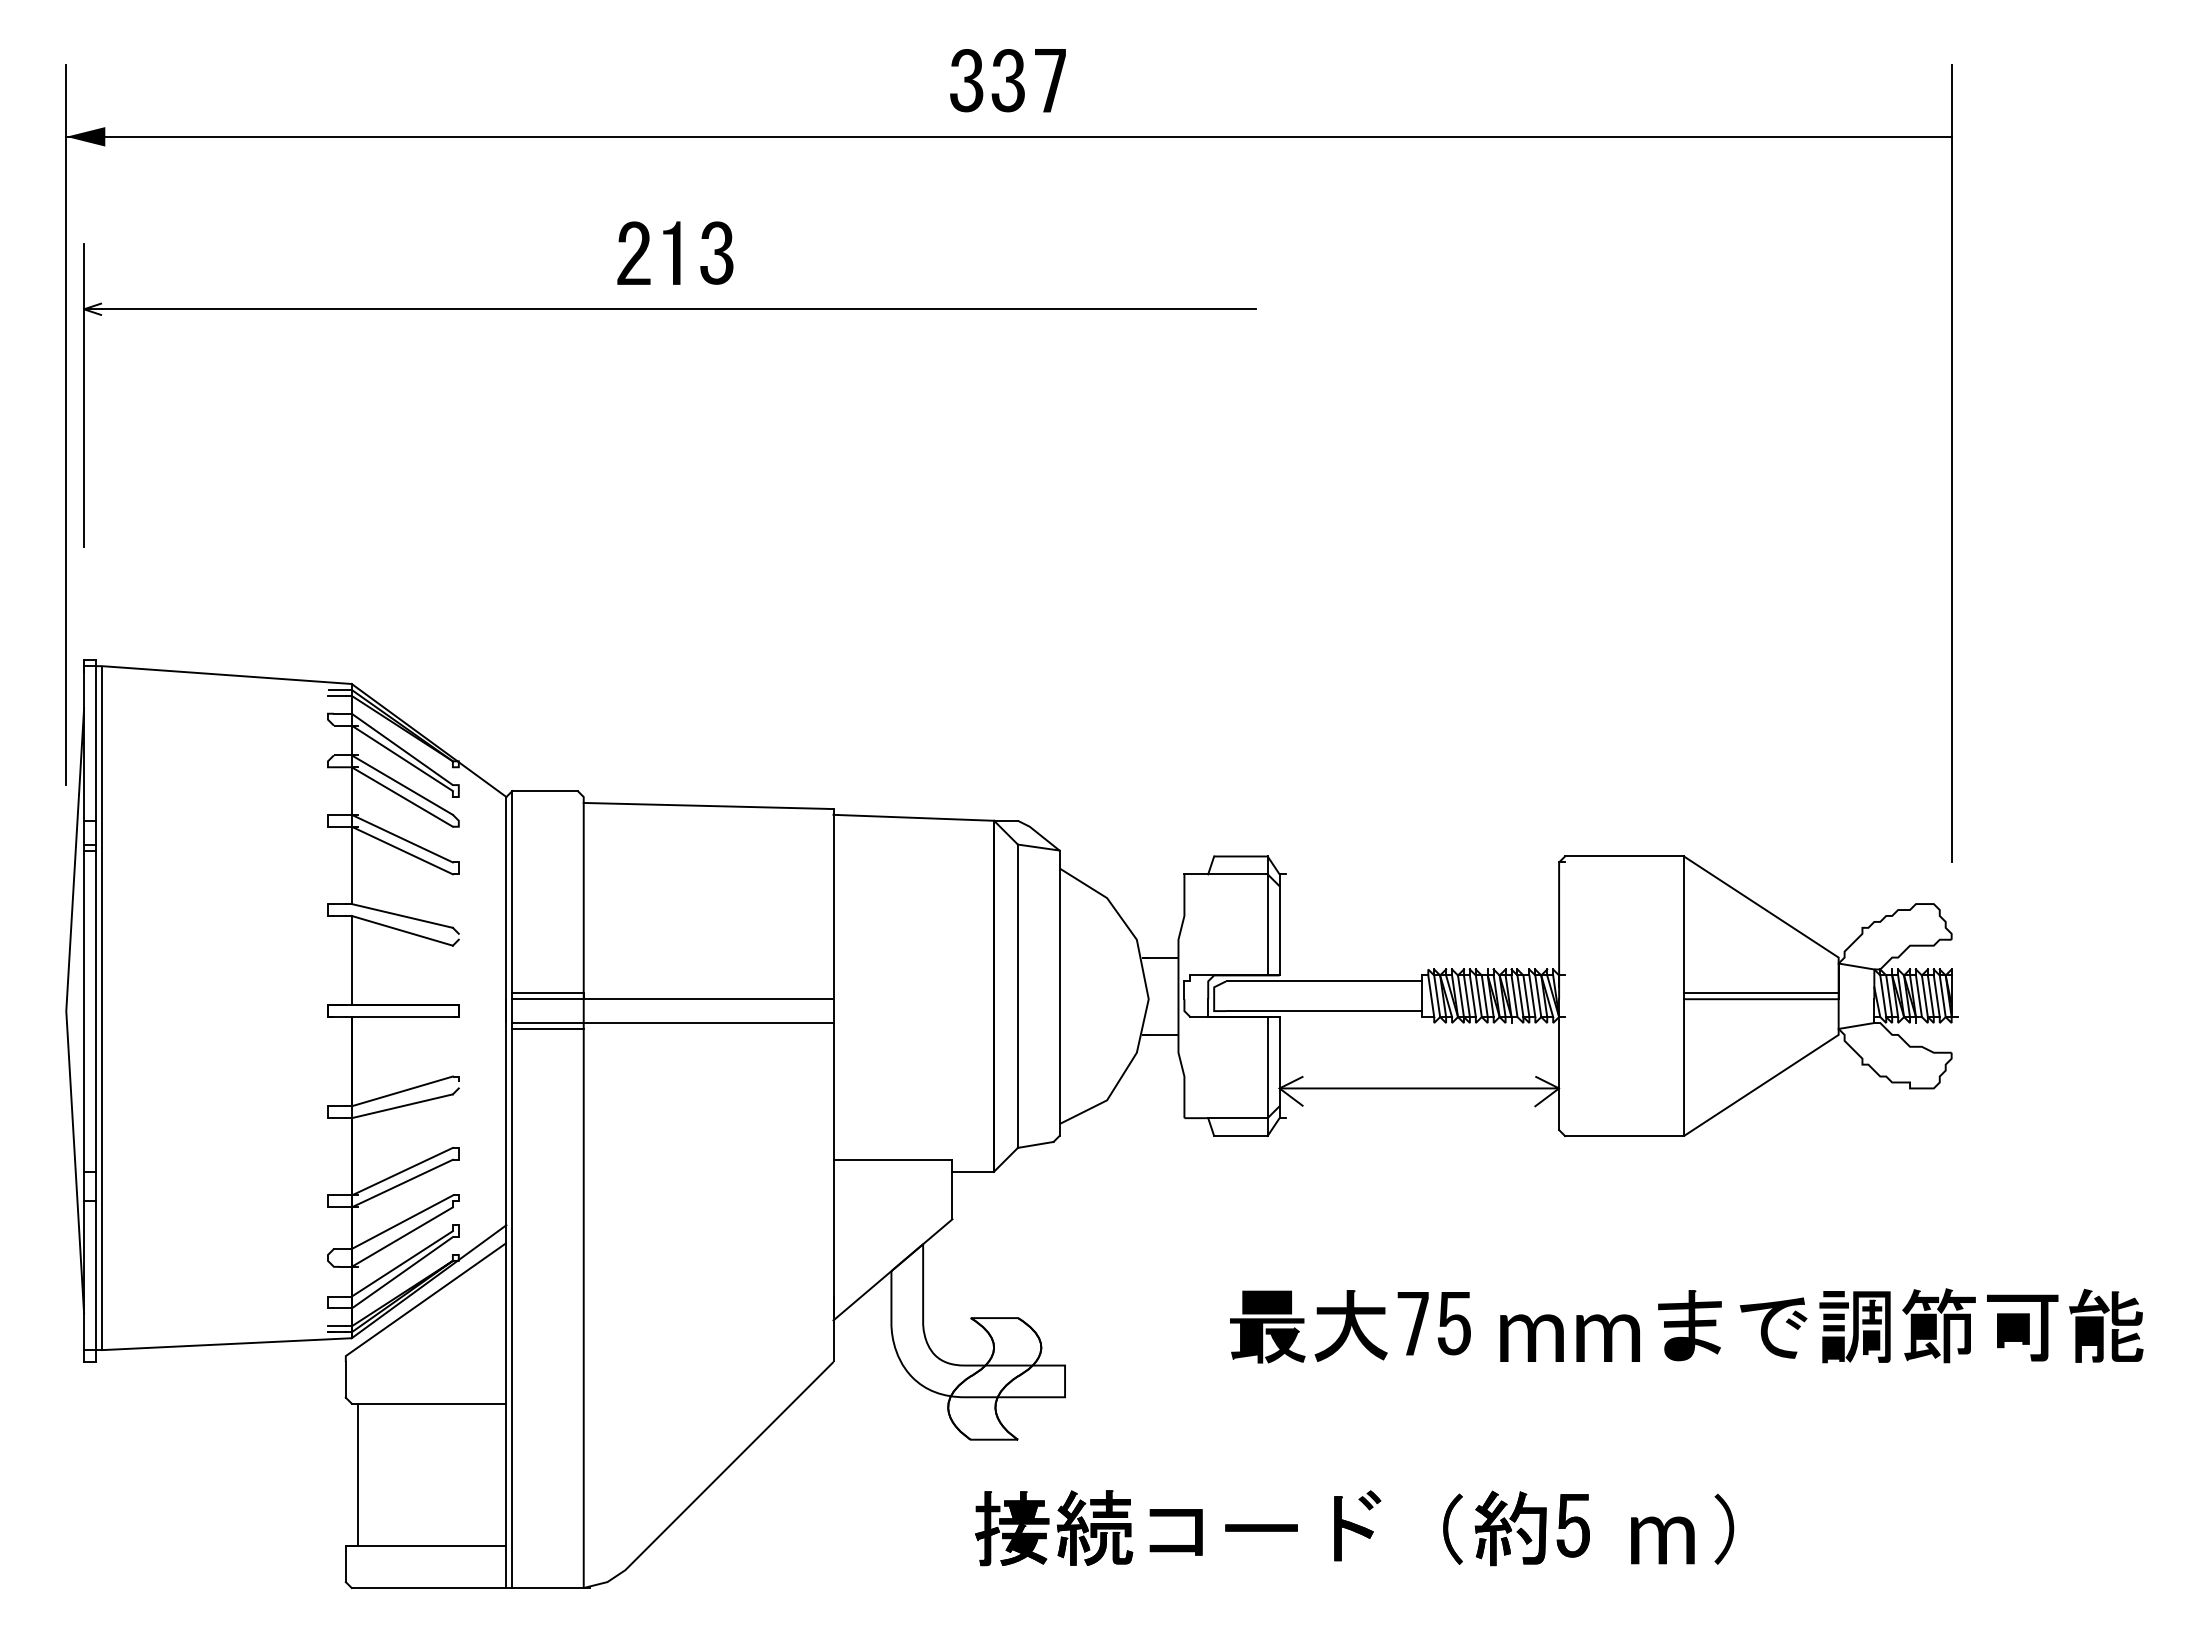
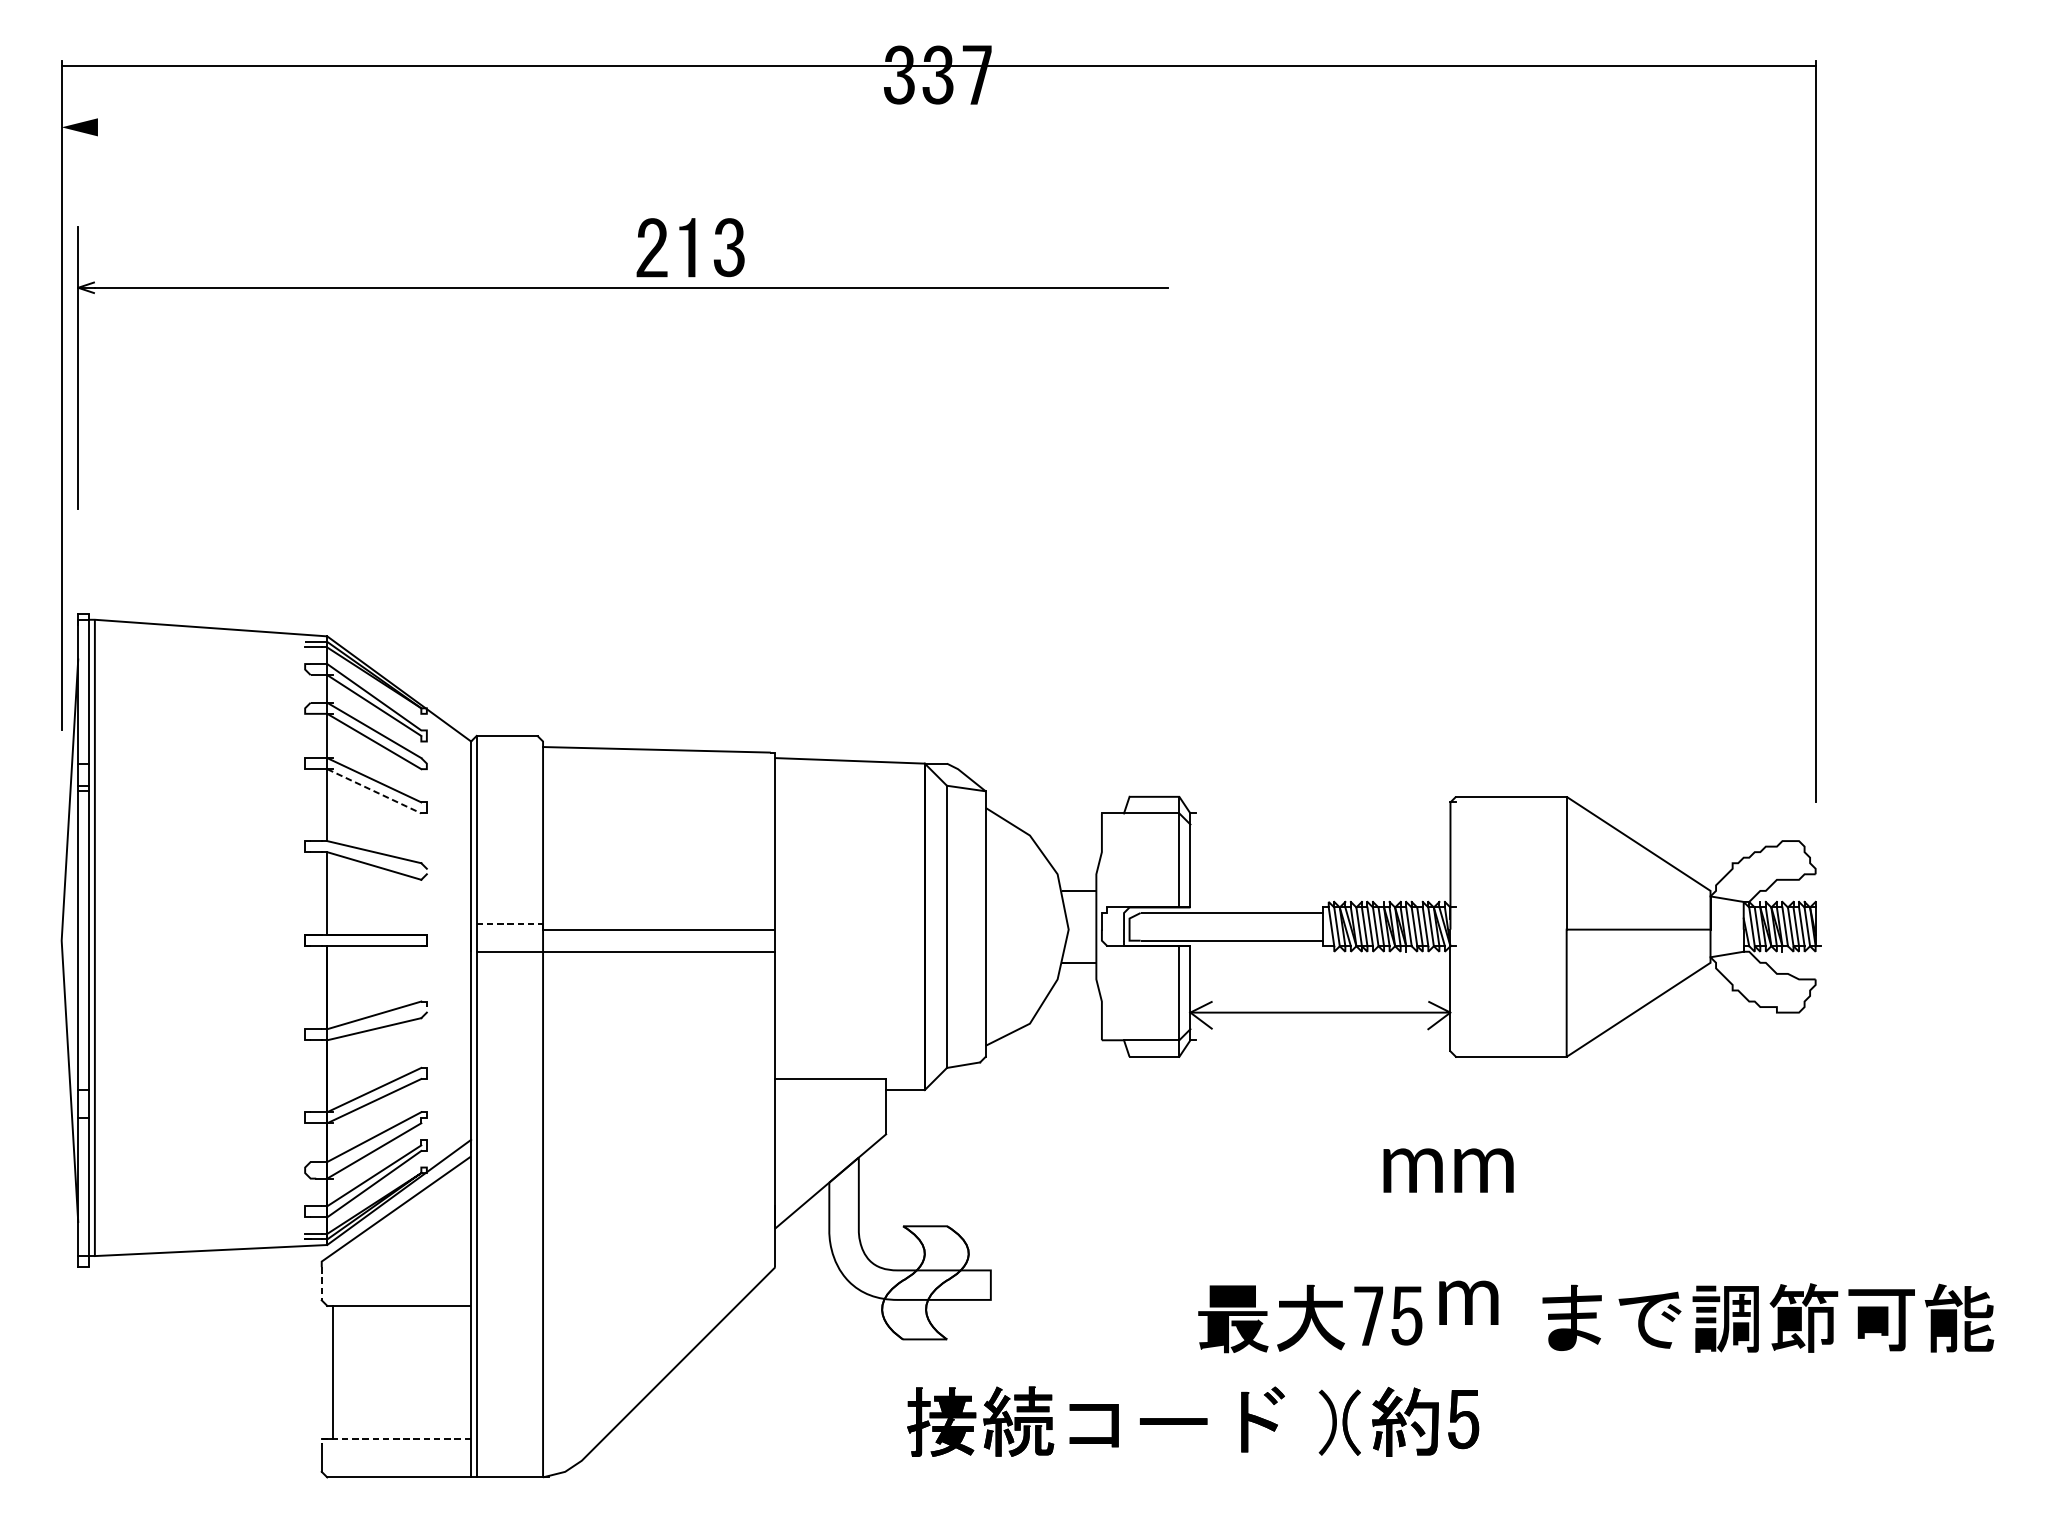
line: (1008, 136) -> (938, 65), moved
part: (675, 252) -> (690, 247), moved
line: (402, 850) -> (374, 791), solid -> dashed
line: (548, 993) -> (510, 924), solid -> dashed
line: (1761, 993) -> (1638, 924), removed
line: (547, 999) -> (509, 929), removed
line: (547, 1028) -> (509, 956), removed
part: (1890, 1325) -> (1758, 1317), moved
part: (1350, 1326) -> (1310, 1318), moved
text: (1569, 1337) -> (1448, 1169), moved
line: (345, 1379) -> (321, 1283), solid -> dashed
part: (1724, 1528) -> (1328, 1422), moved
text: (1662, 1540) -> (1468, 1302), moved
line: (421, 1546) -> (392, 1438), solid -> dashed

